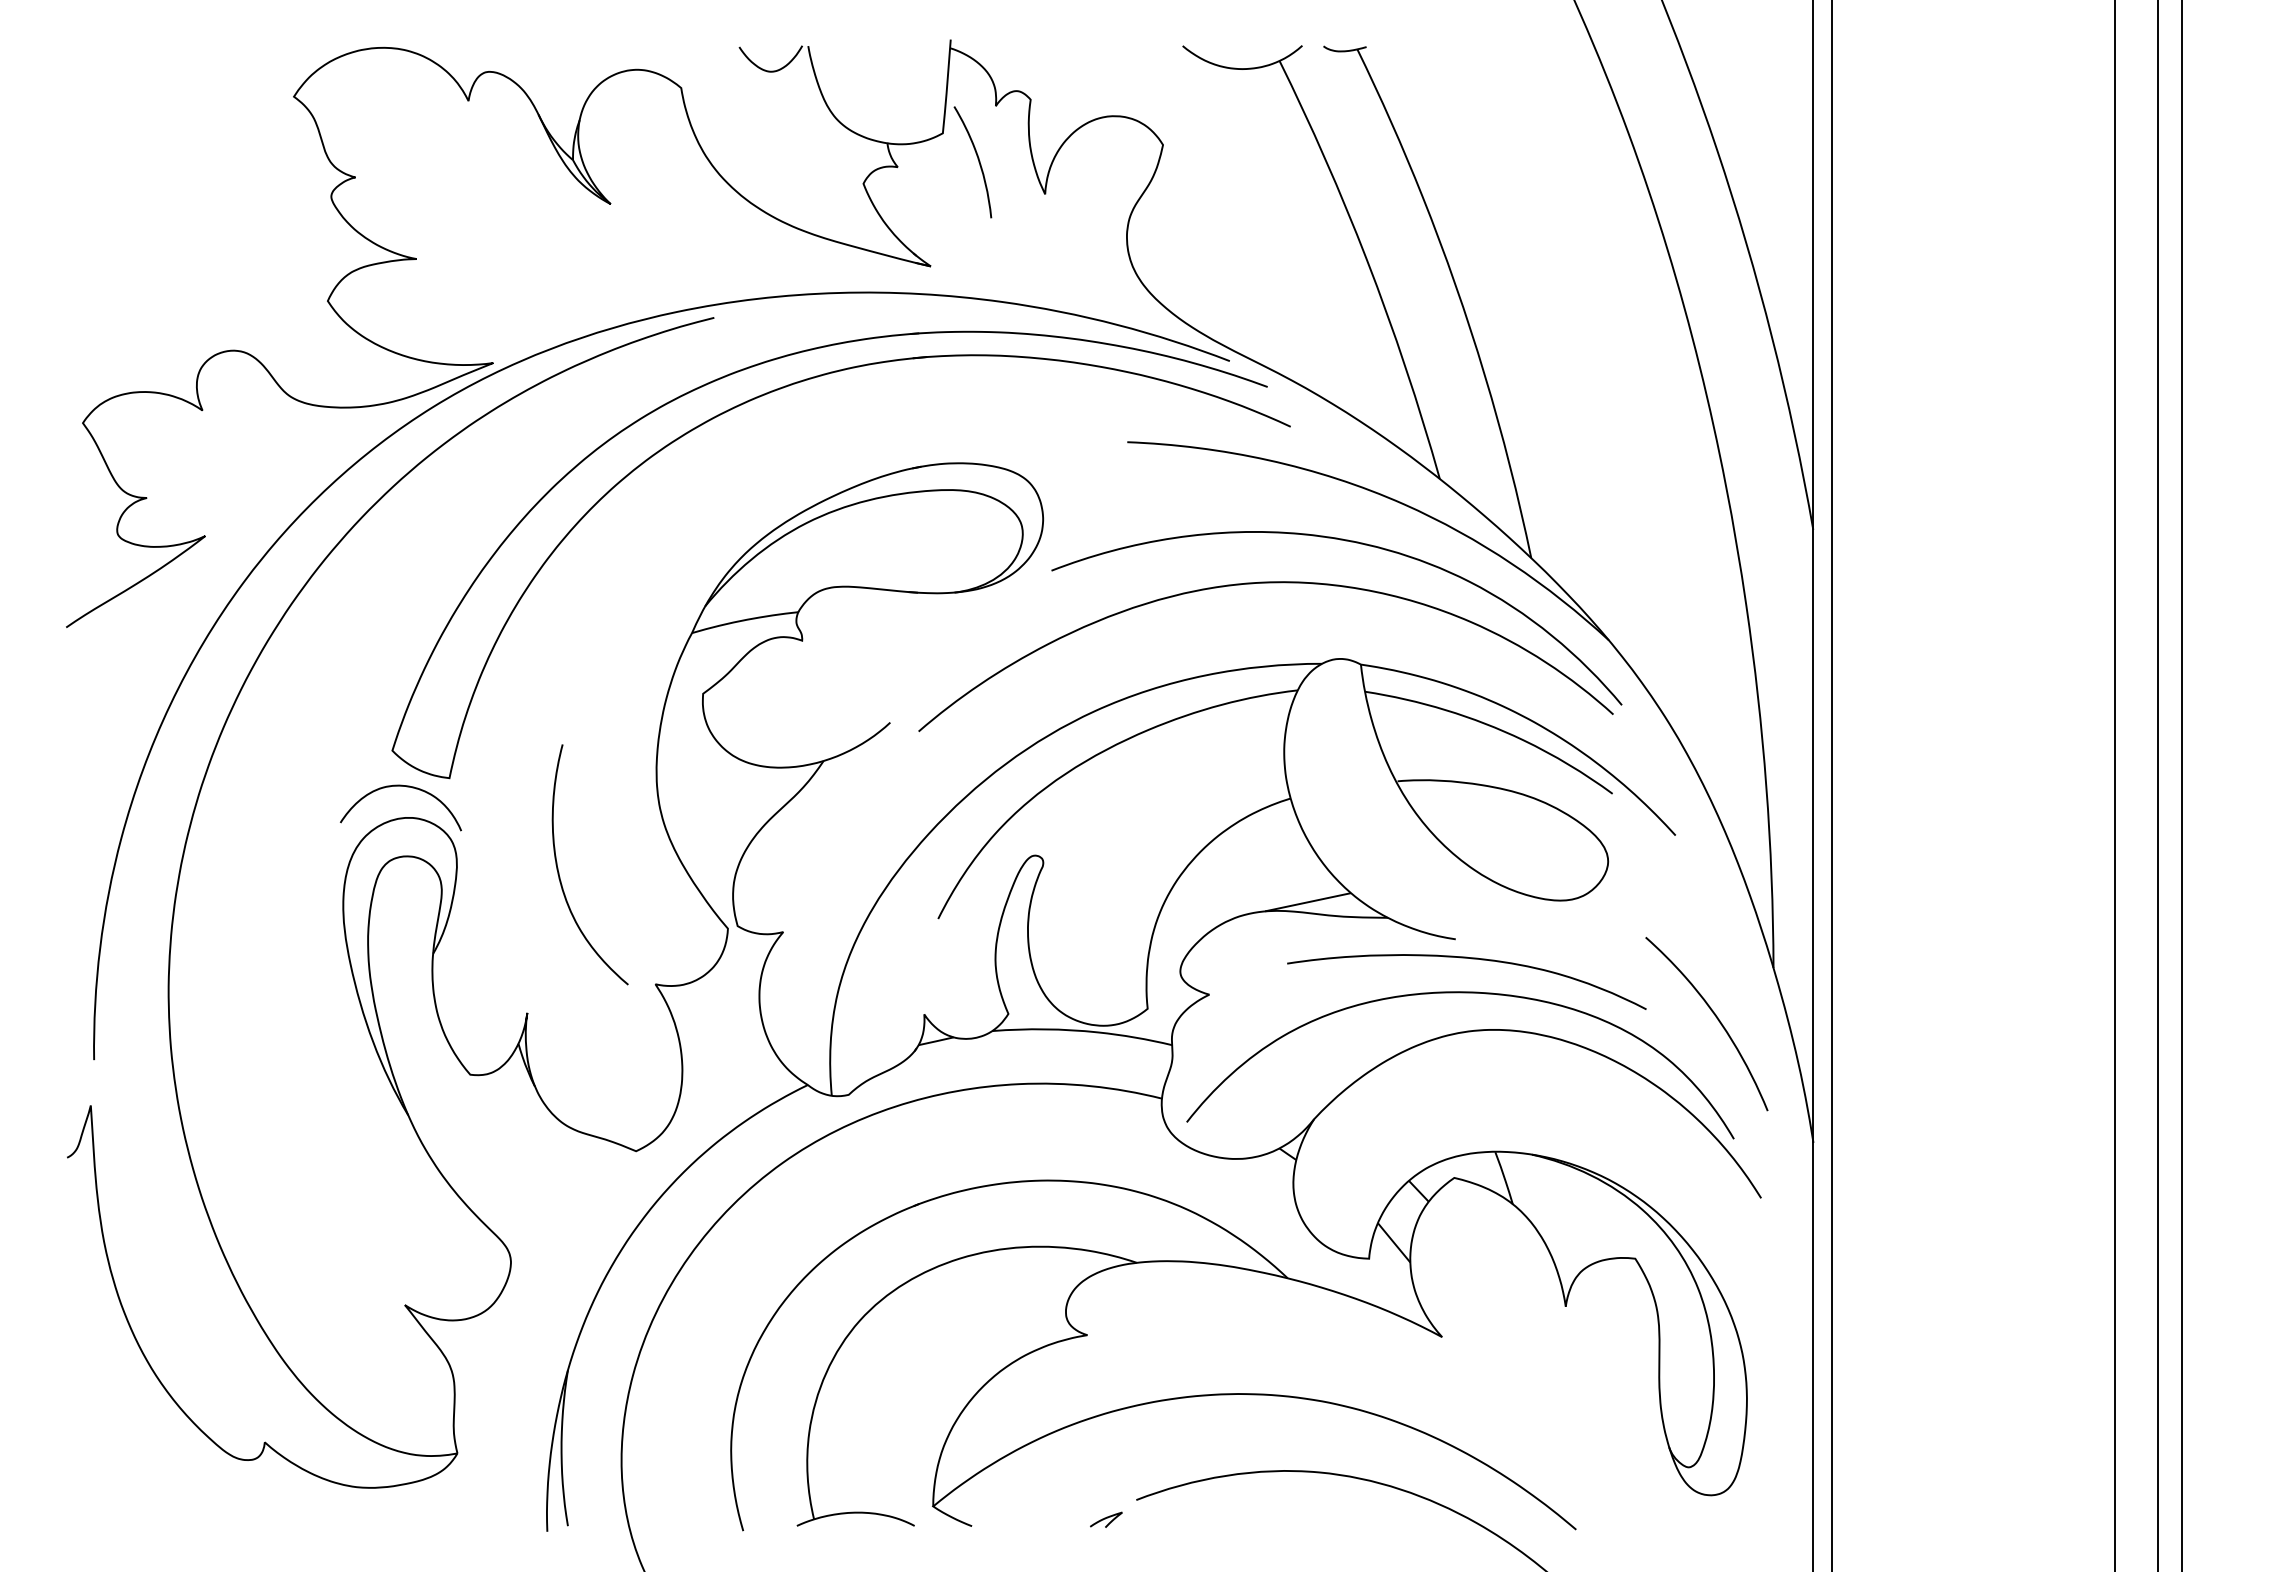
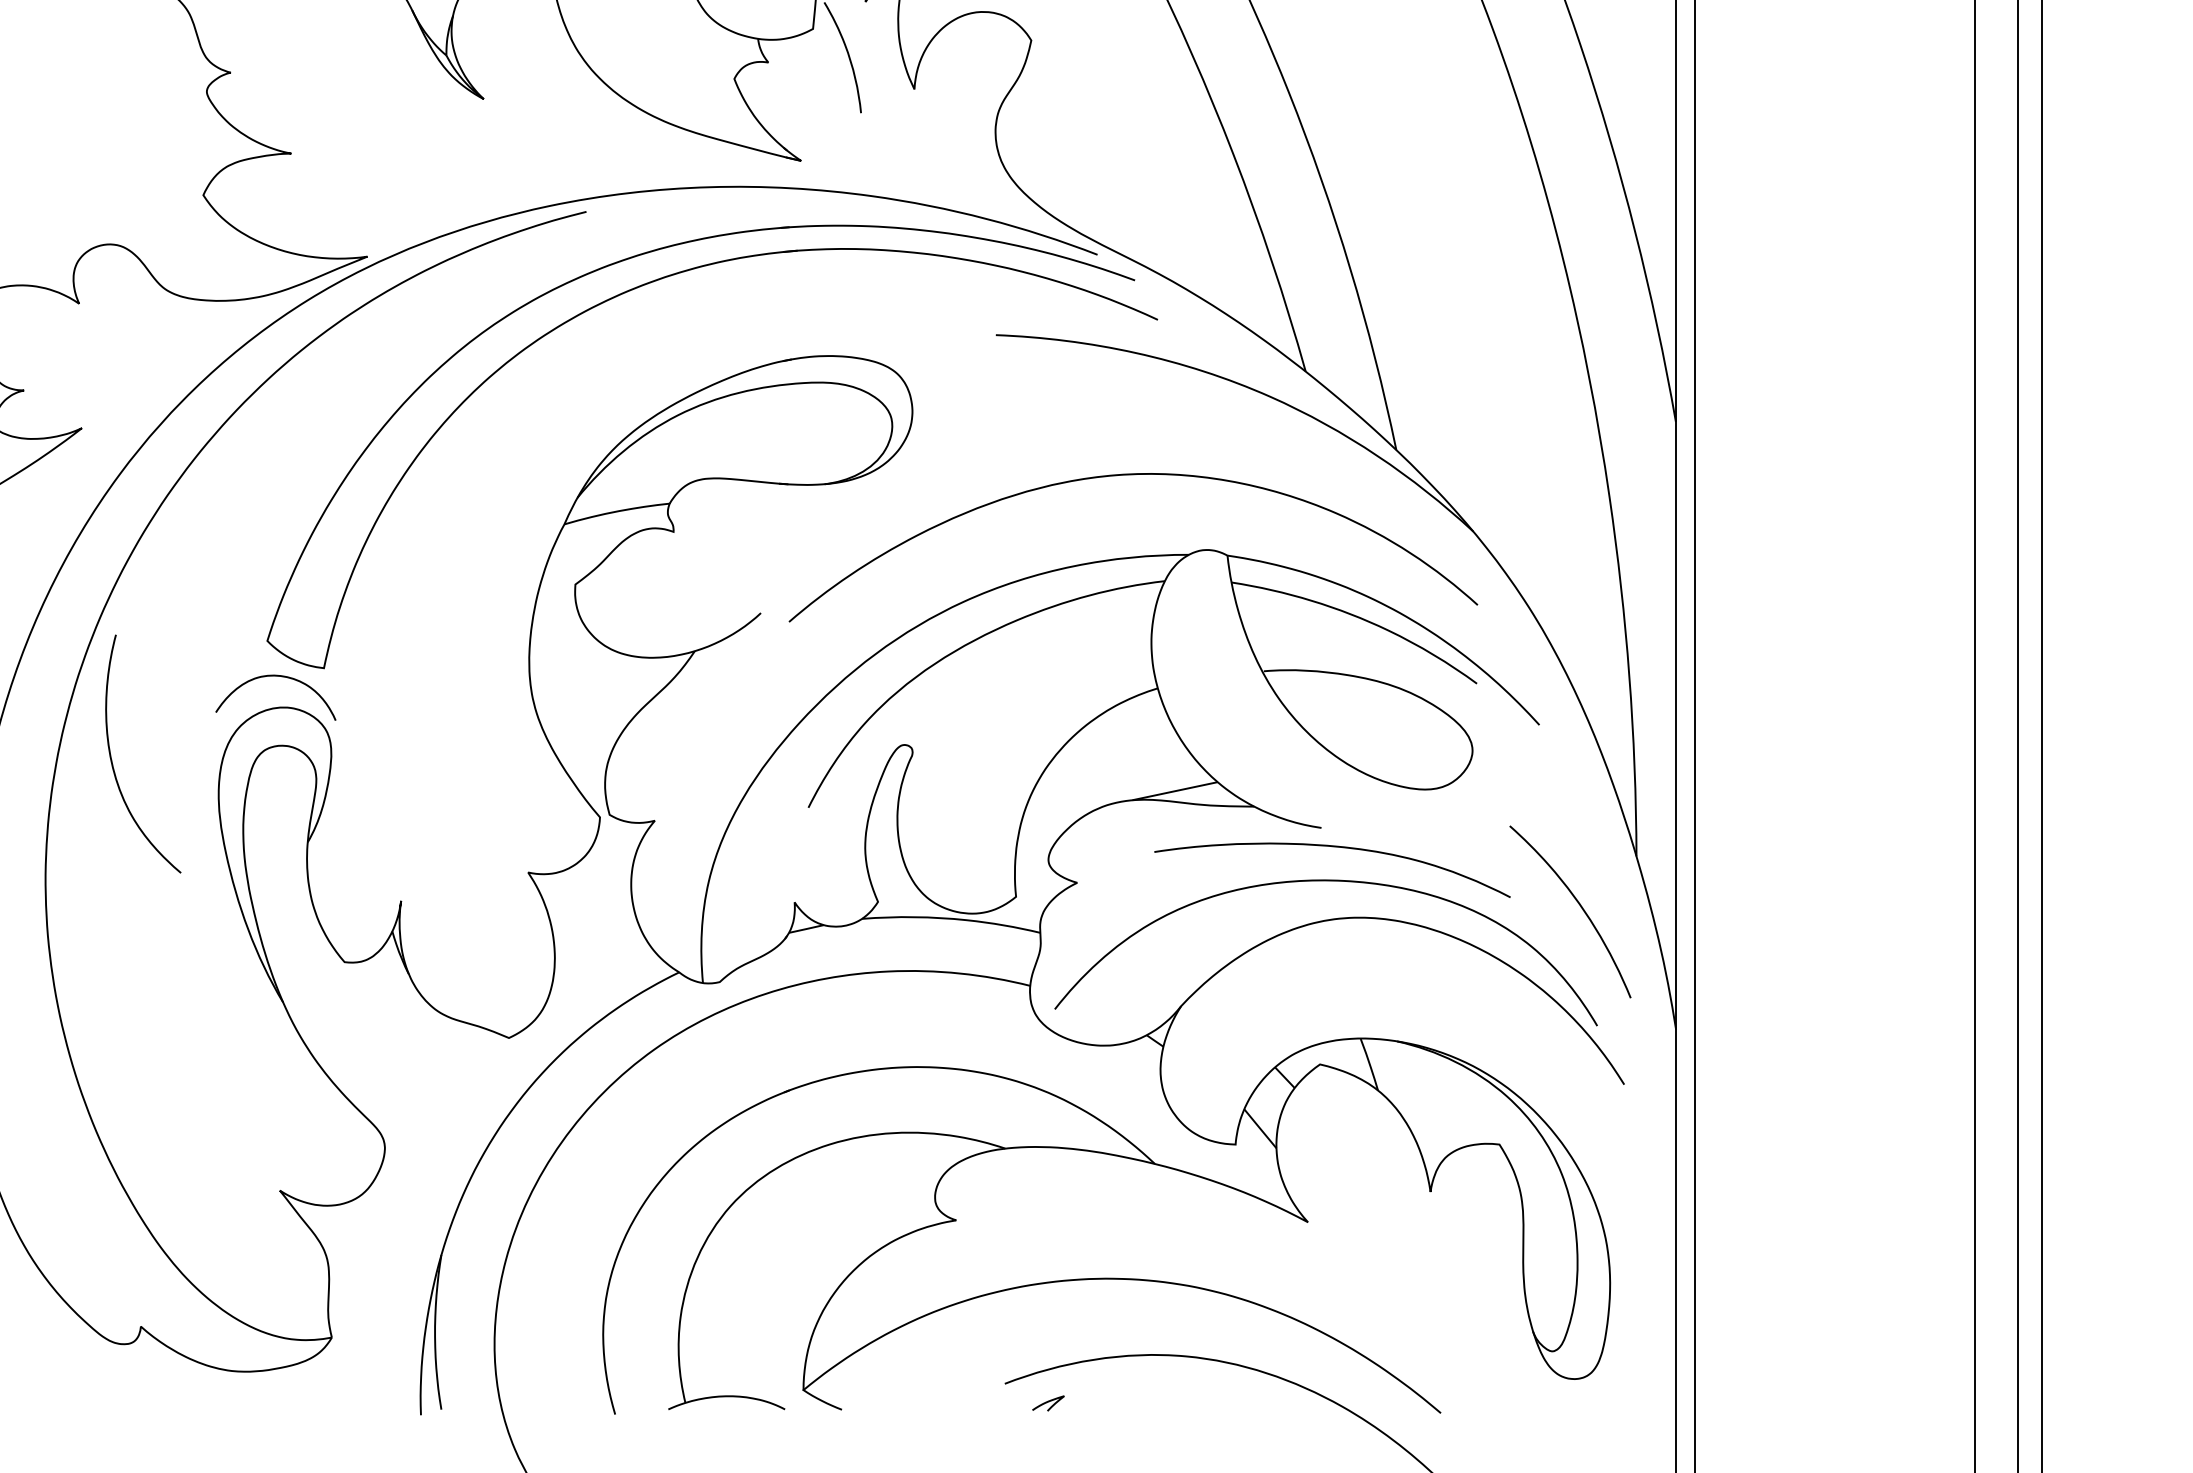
curve: (1350, 542) -> (1217, 434), removed
curve: (559, 872) -> (112, 761), moved
curve: (1106, 1518) -> (1048, 1402), moved

